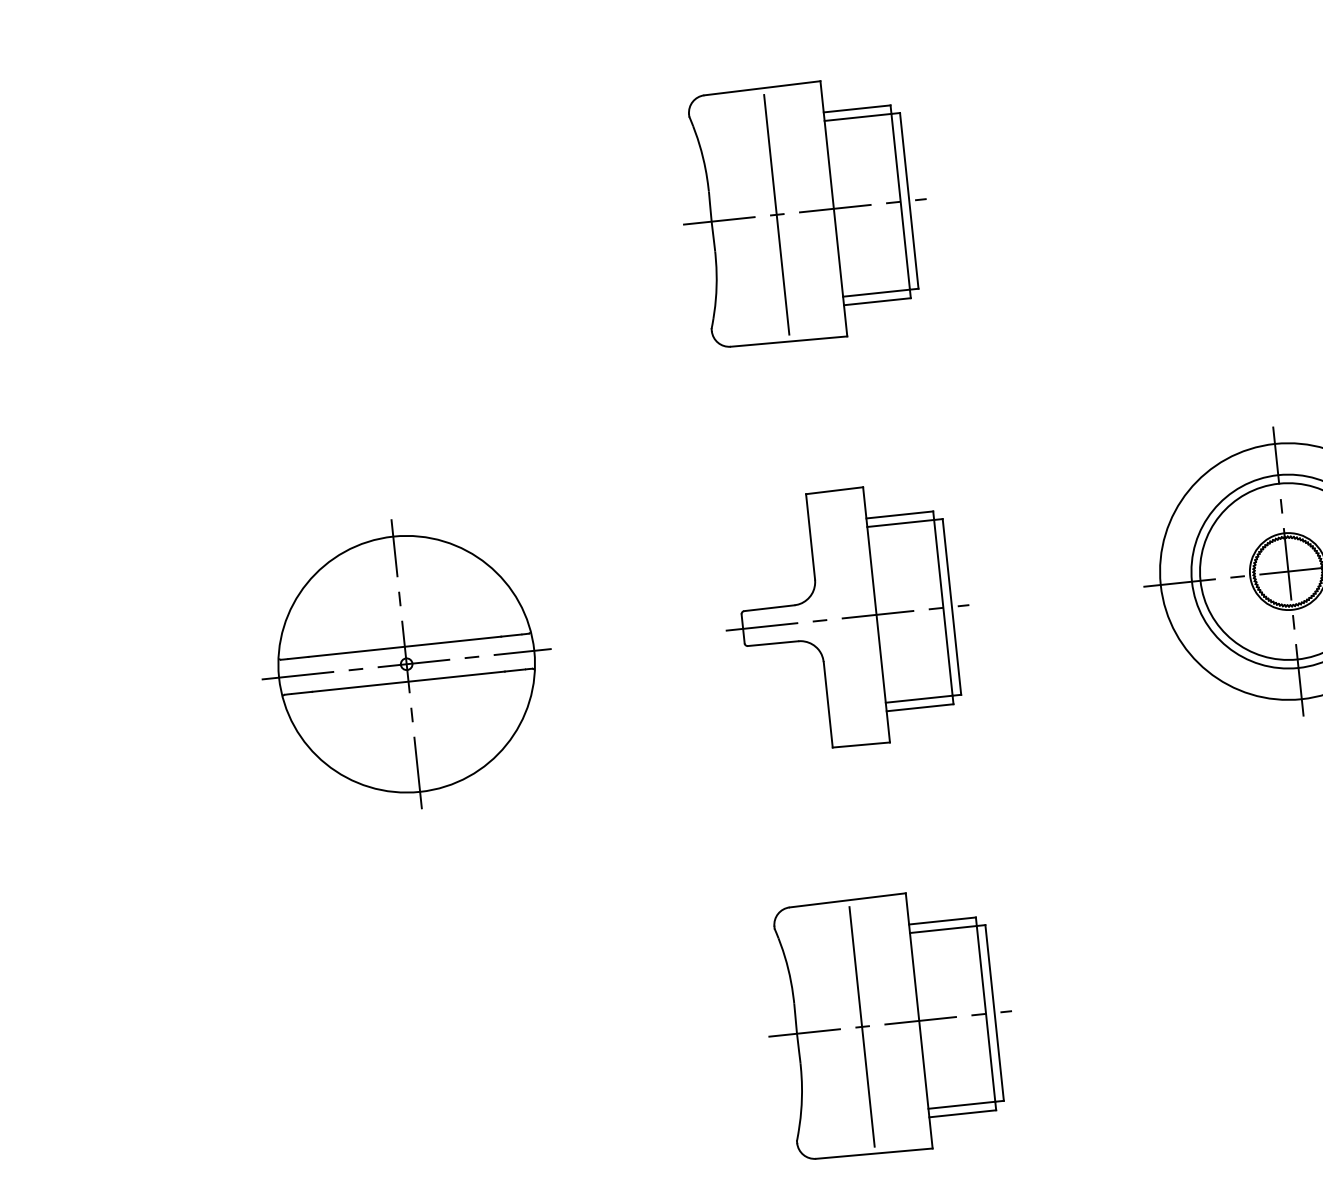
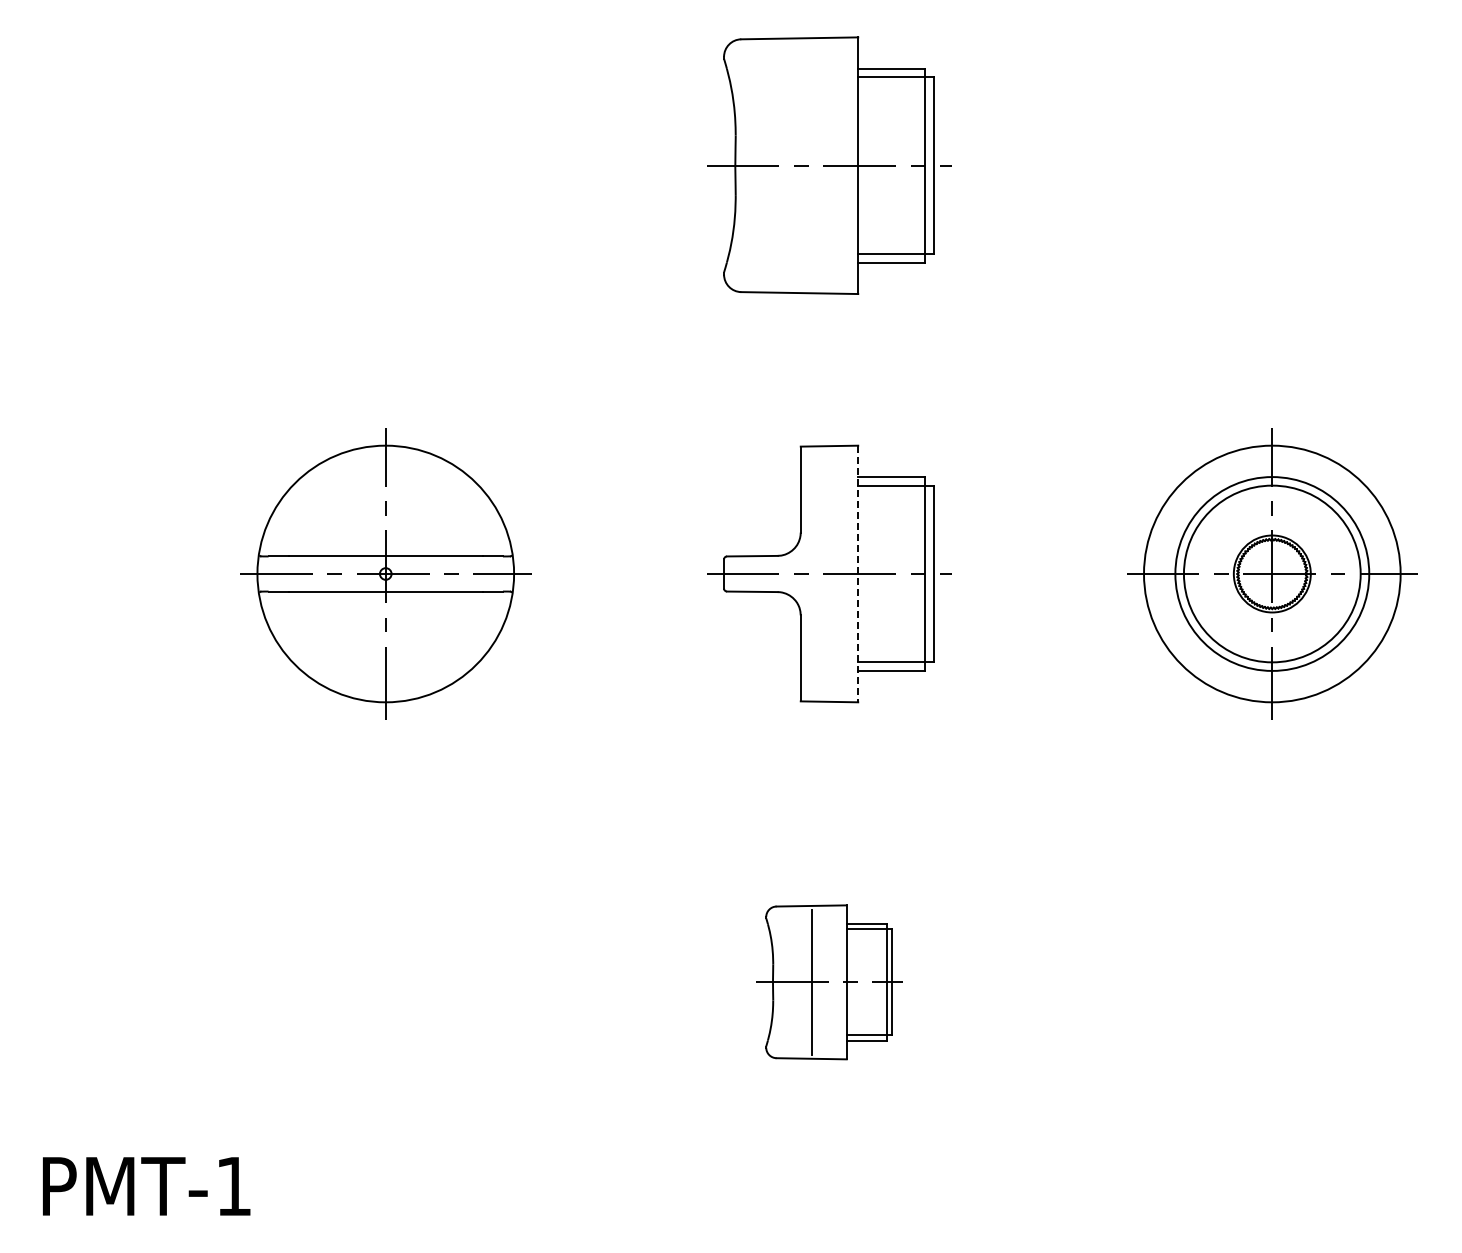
line: (776, 214) -> (800, 165), removed
line: (876, 615) -> (858, 574), solid -> dashed
part: (890, 1024) -> (829, 982), size x0.6

